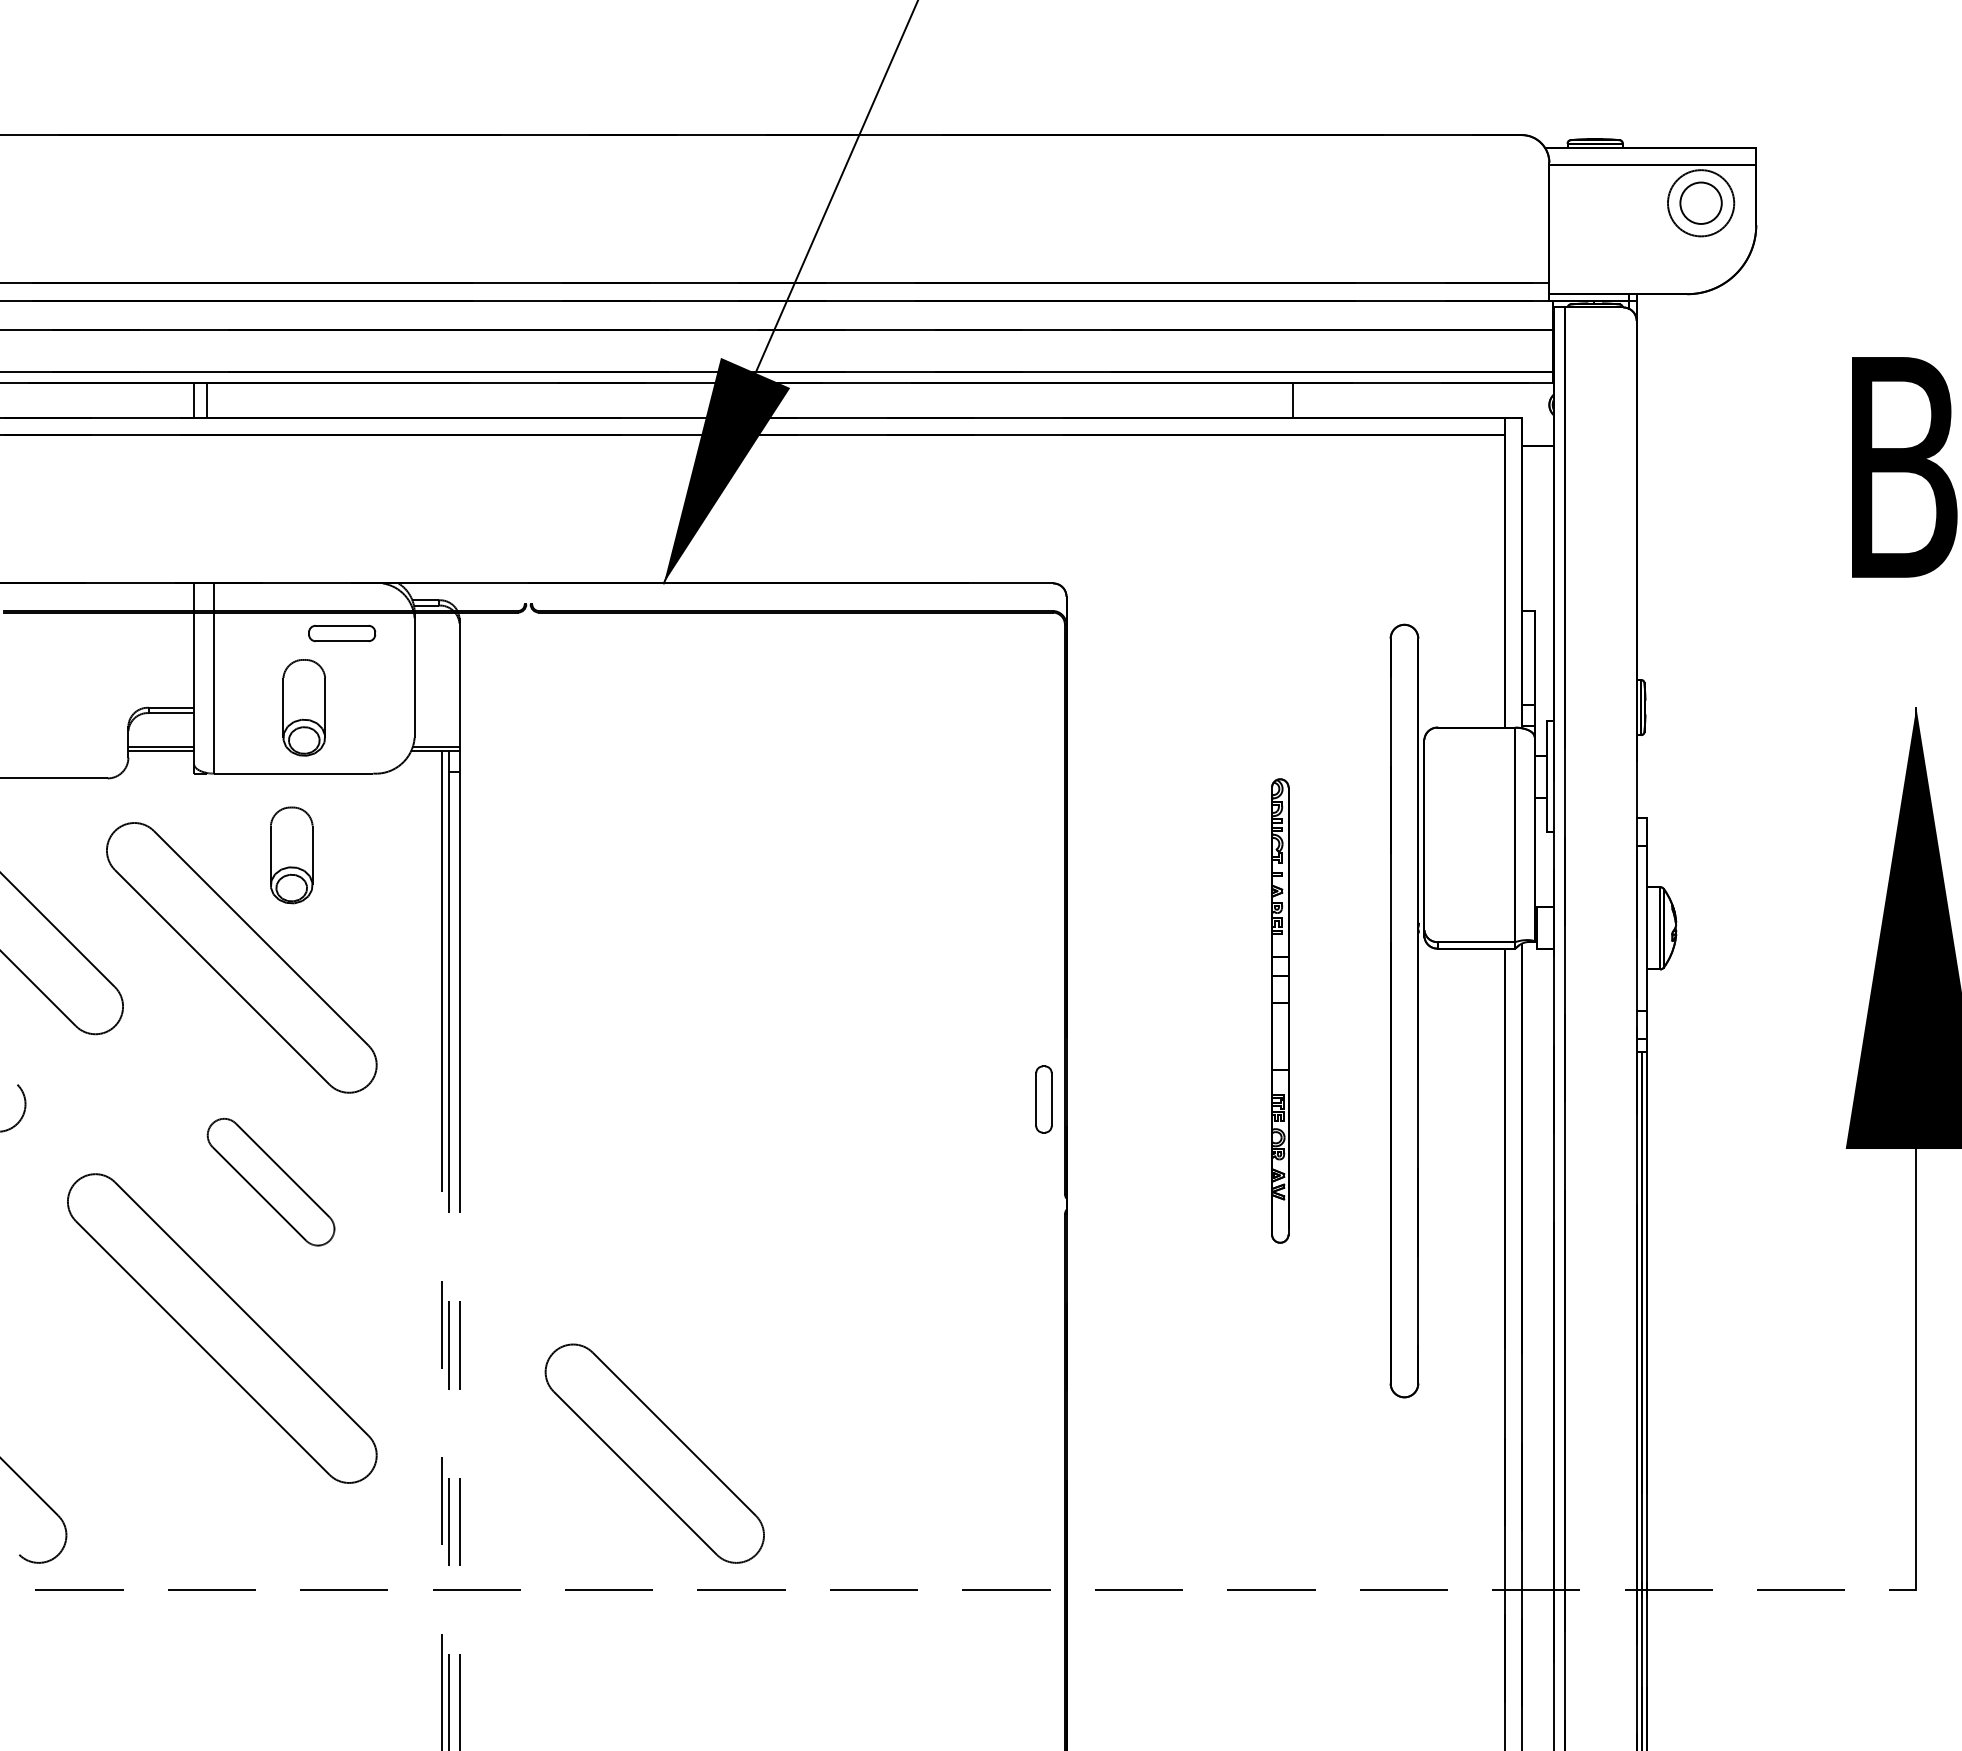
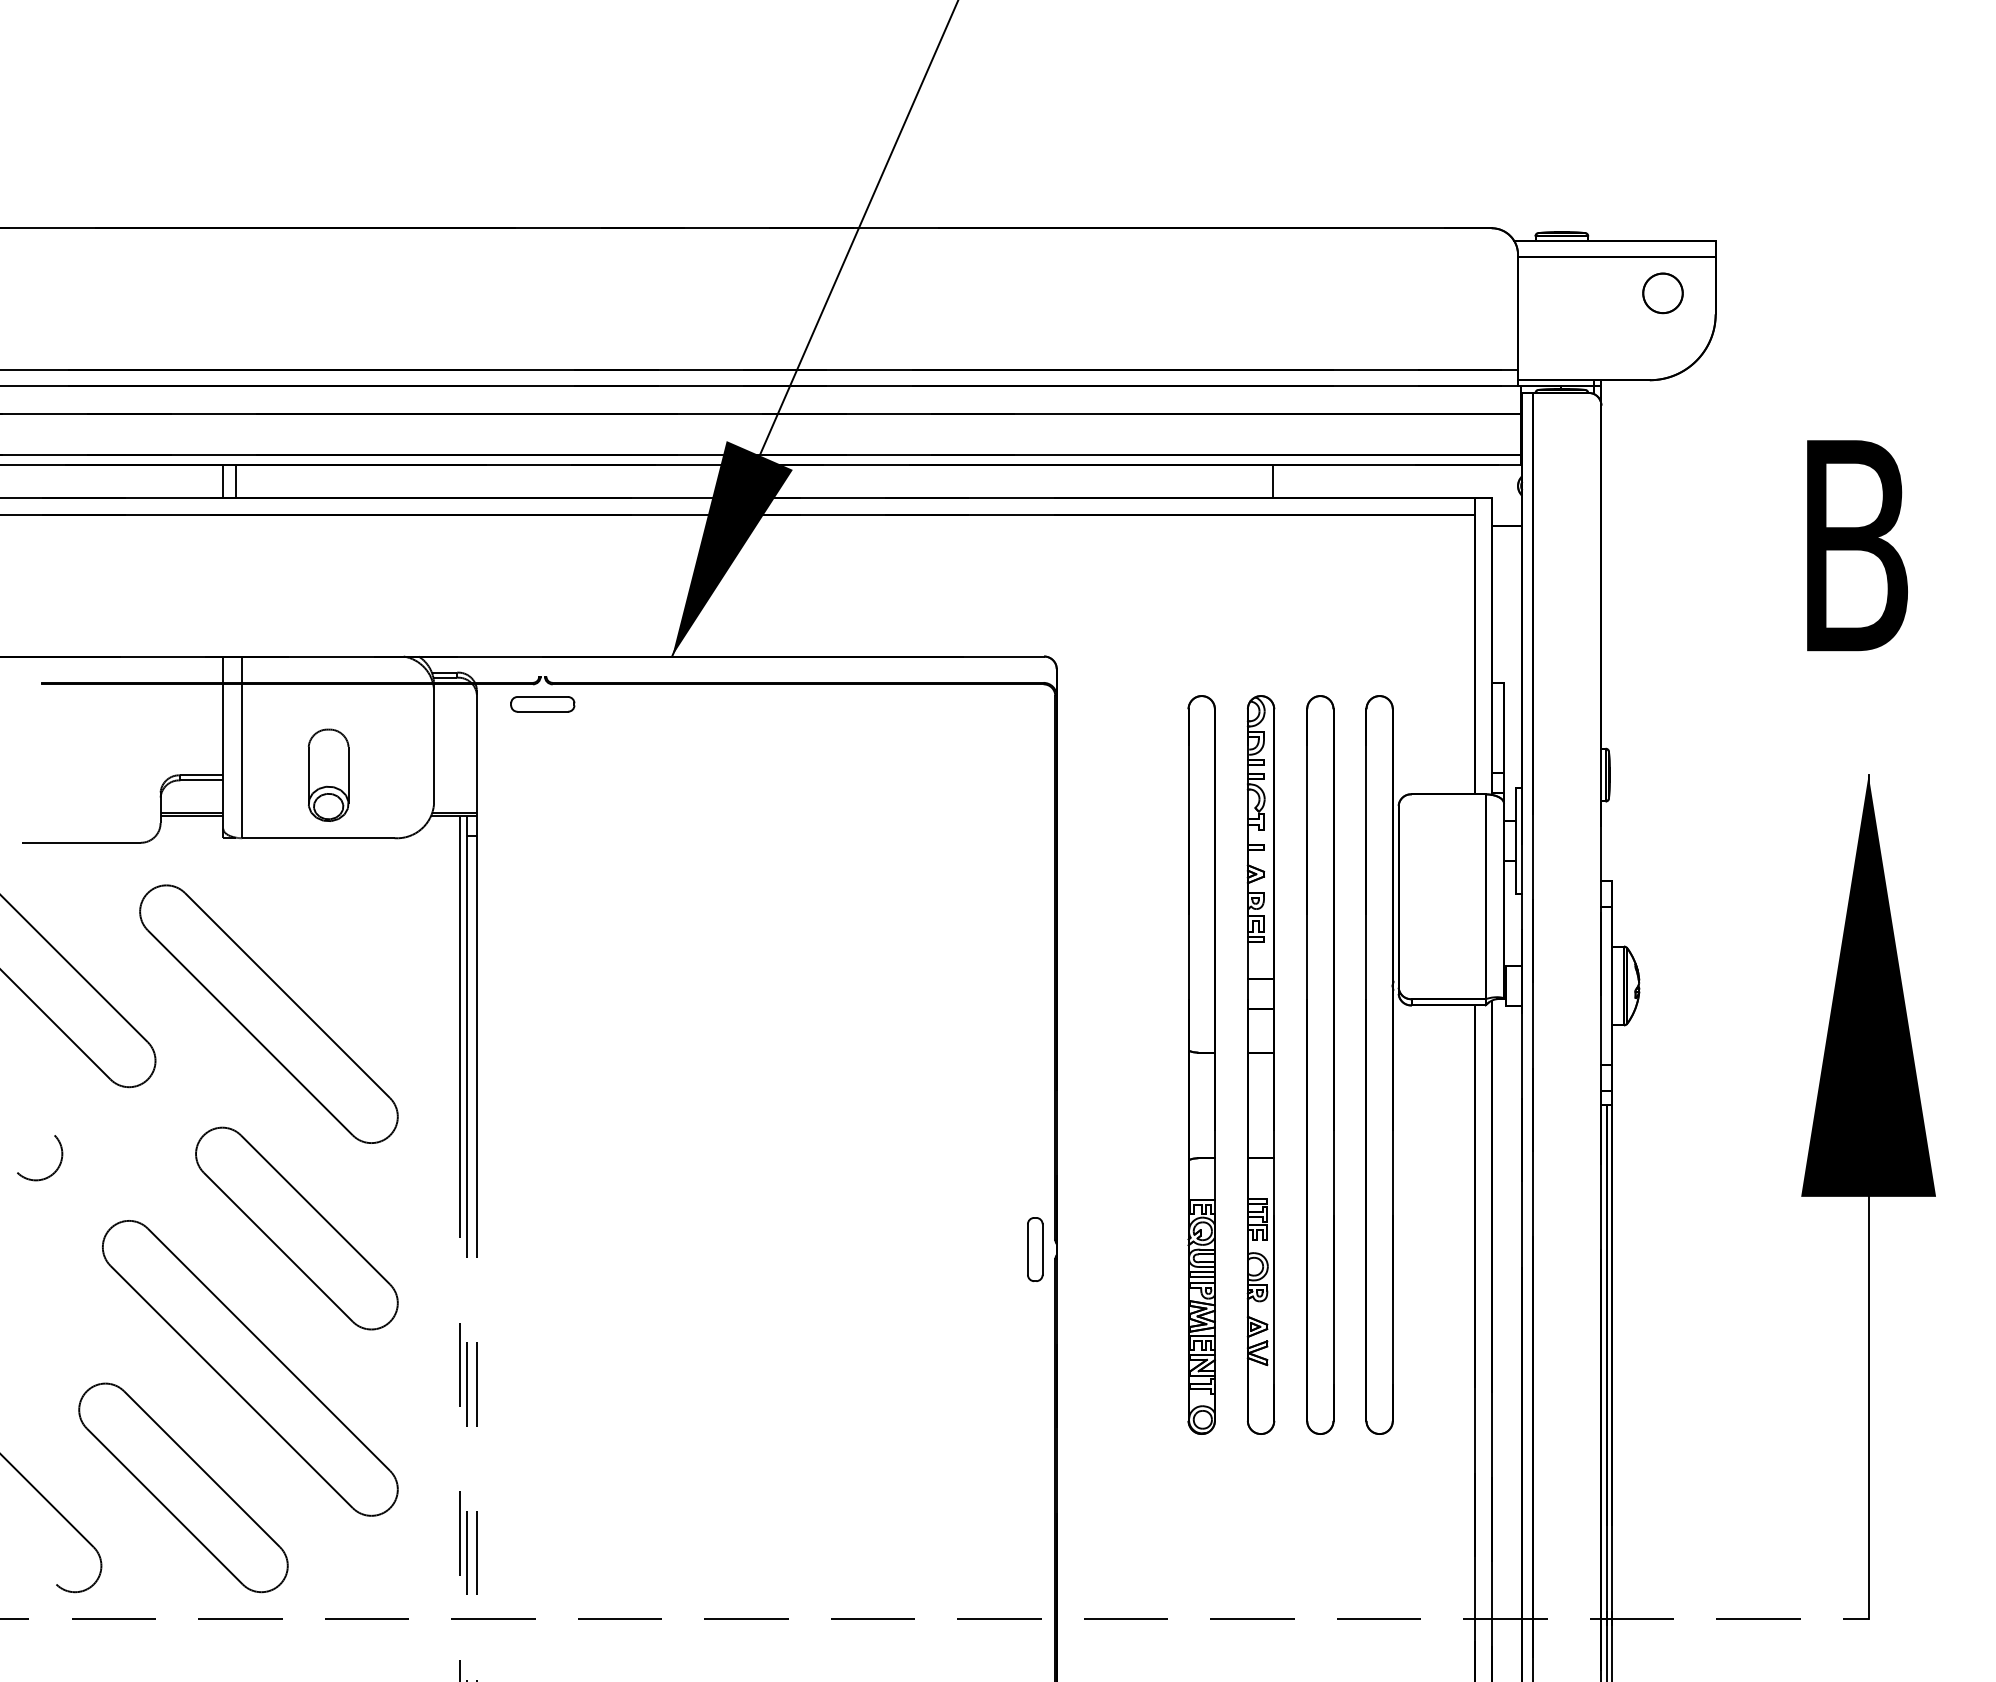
circle: (1700, 203) -> (1662, 293), size x0.62
part: (341, 633) -> (542, 704), moved
part: (291, 854) -> (316, 915), removed
part: (1217, 1010) -> (1201, 1064), added
part: (1279, 1010) -> (1260, 1064), size x1.67
part: (1342, 1010) -> (1320, 1064), added
part: (1044, 1099) -> (1035, 1249), moved
part: (270, 1182) -> (296, 1228), size x1.67
part: (654, 1453) -> (183, 1487), moved

